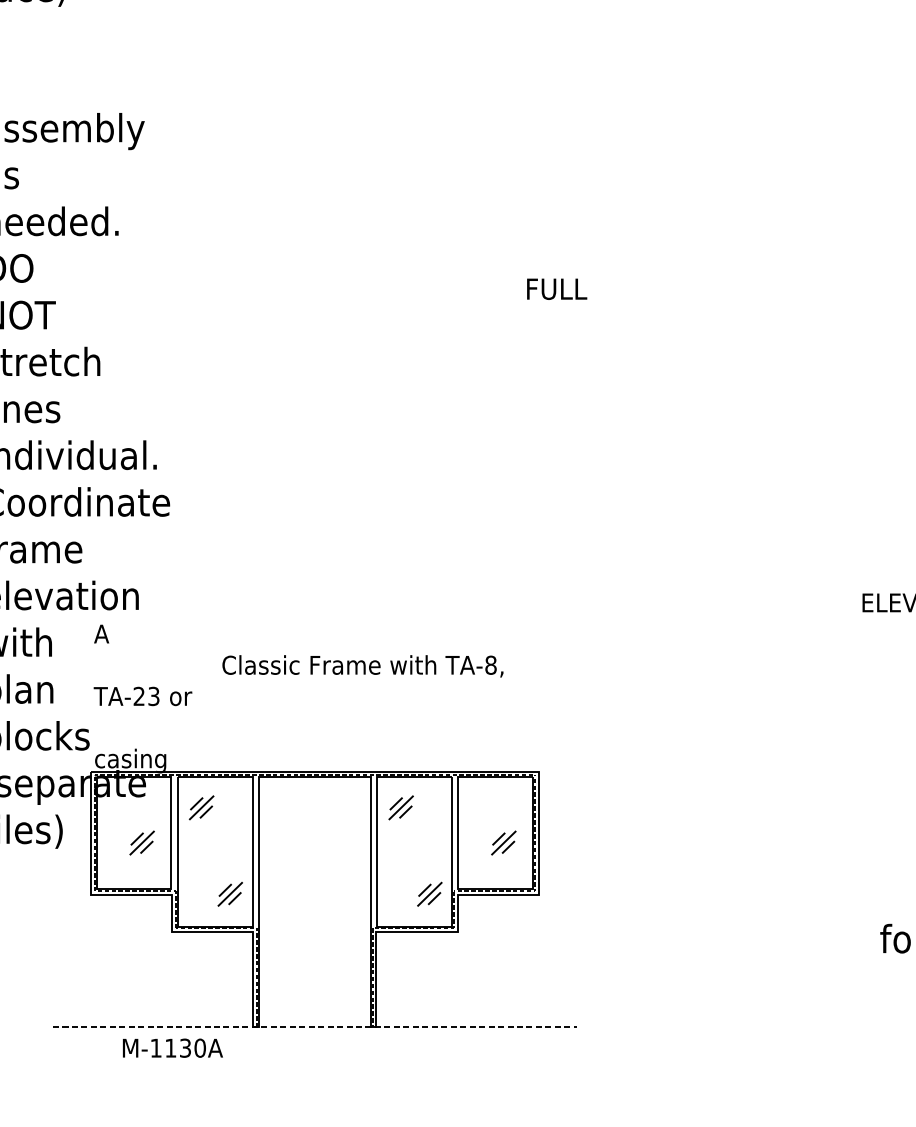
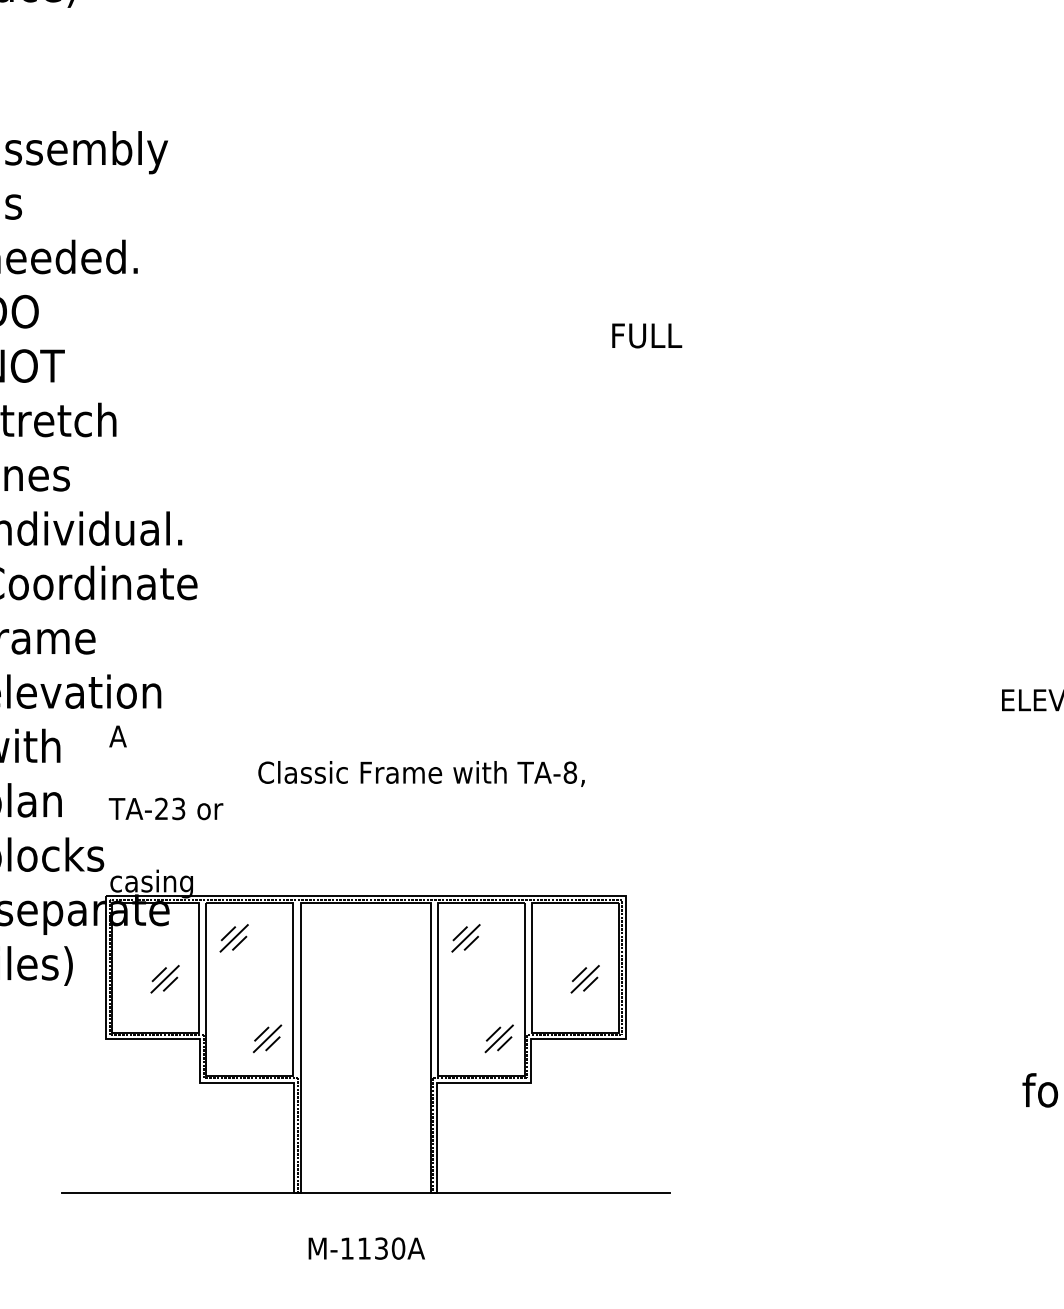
line: (315, 1027) -> (366, 1193), dashed -> solid
text: (172, 1048) -> (366, 1248), moved

